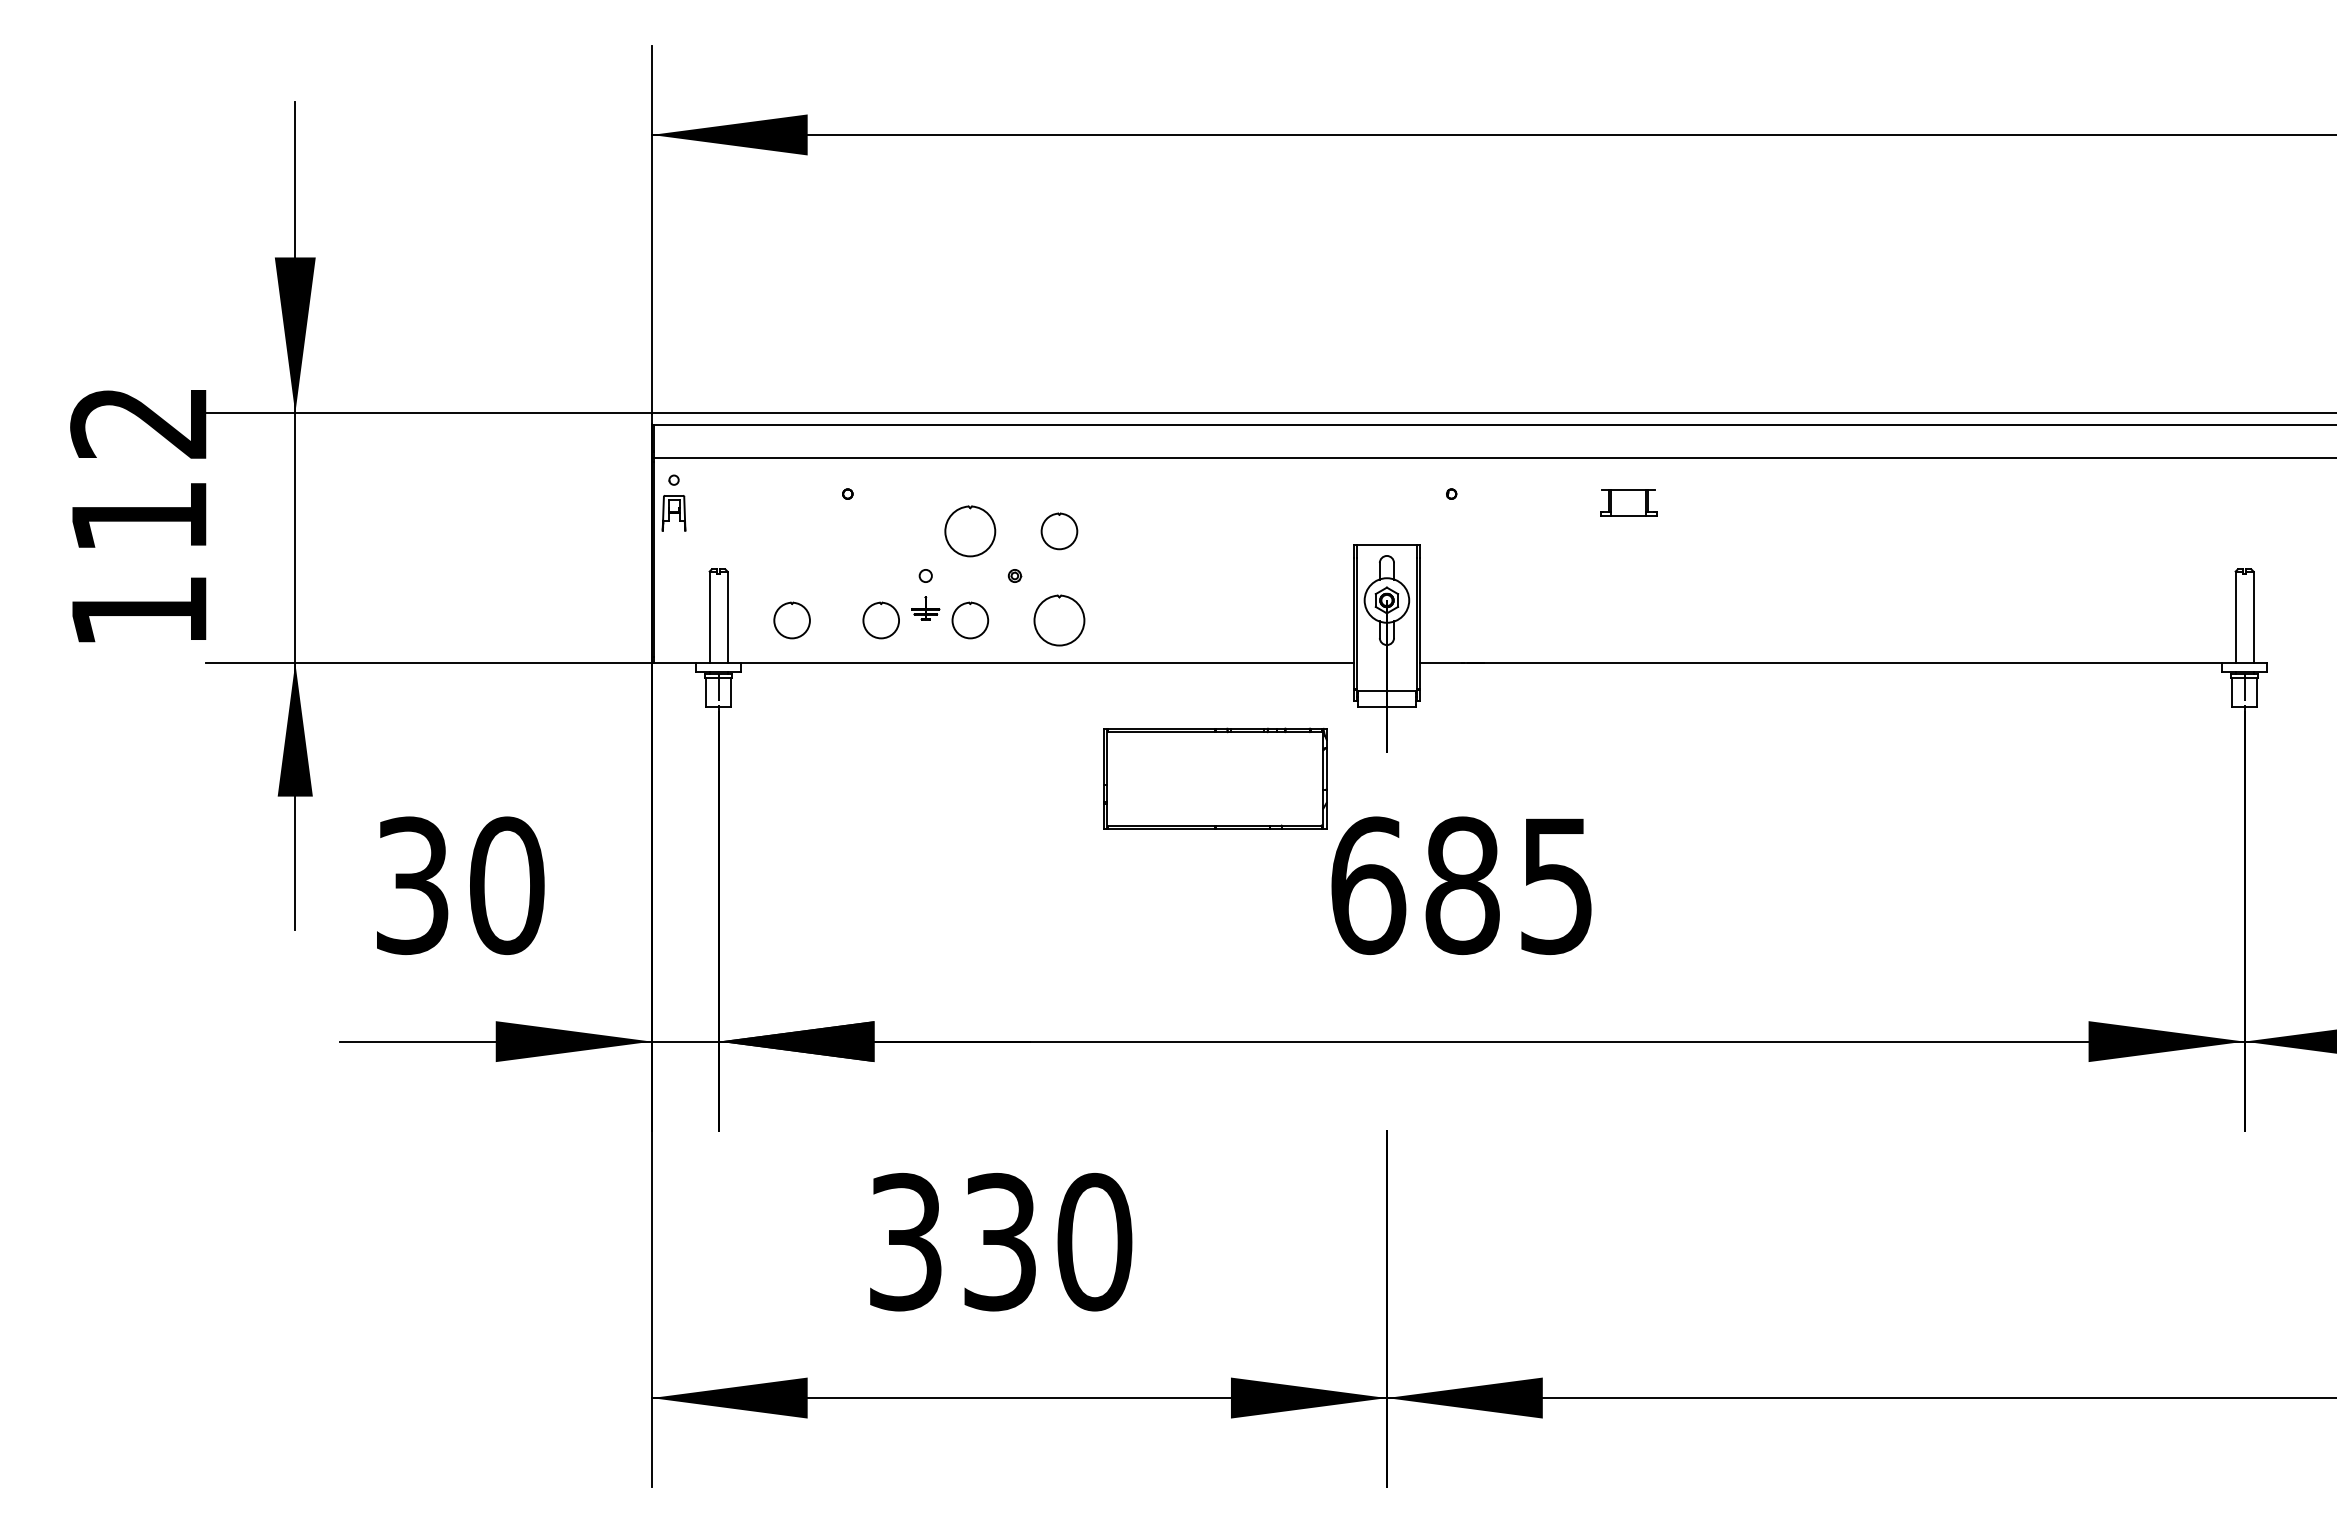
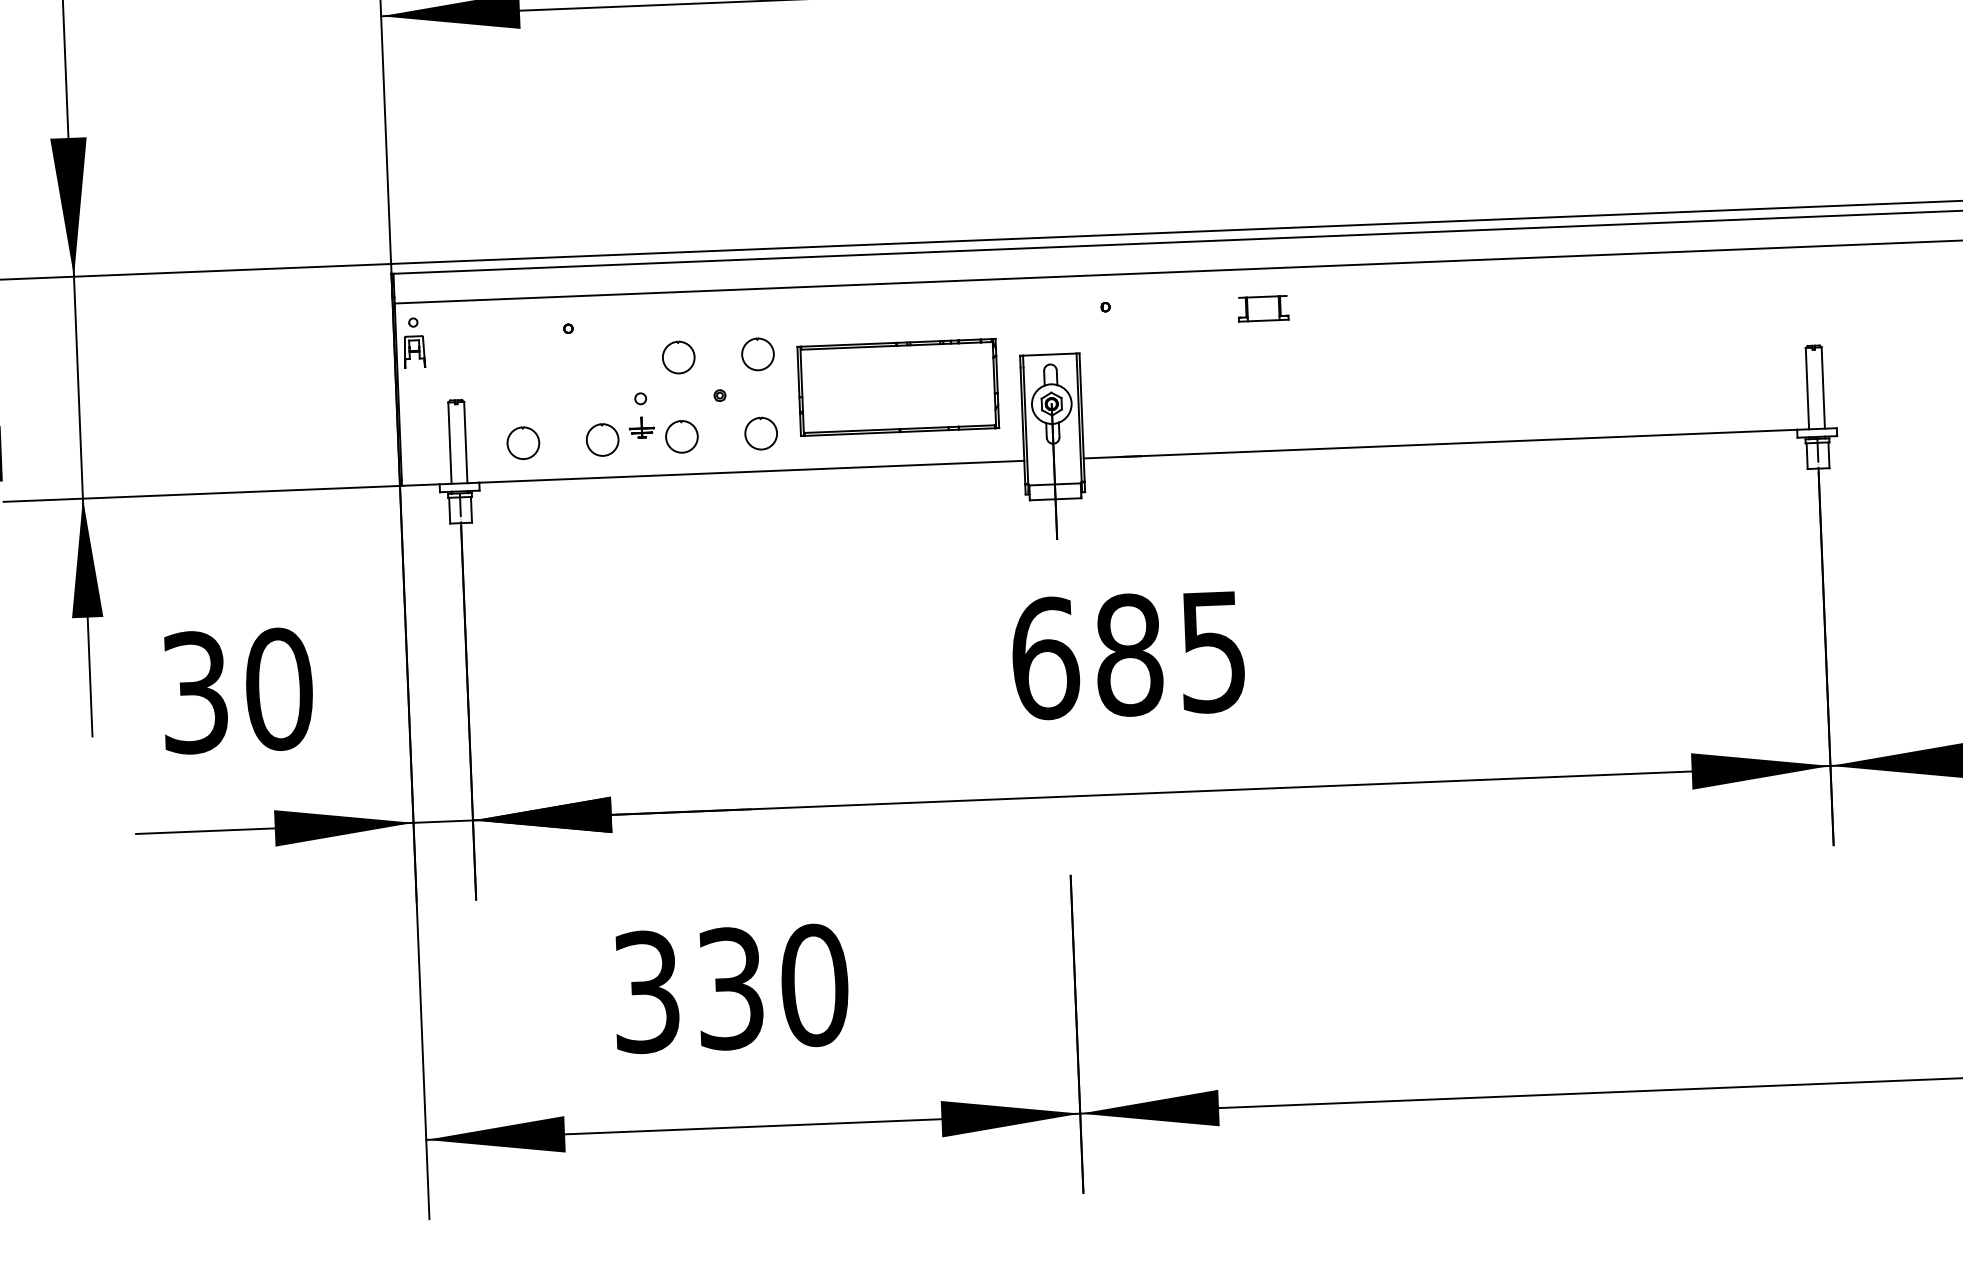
part: (970, 531) -> (678, 357), size x0.71
part: (1059, 620) -> (761, 433), size x0.71
part: (1215, 778) -> (898, 387), moved

